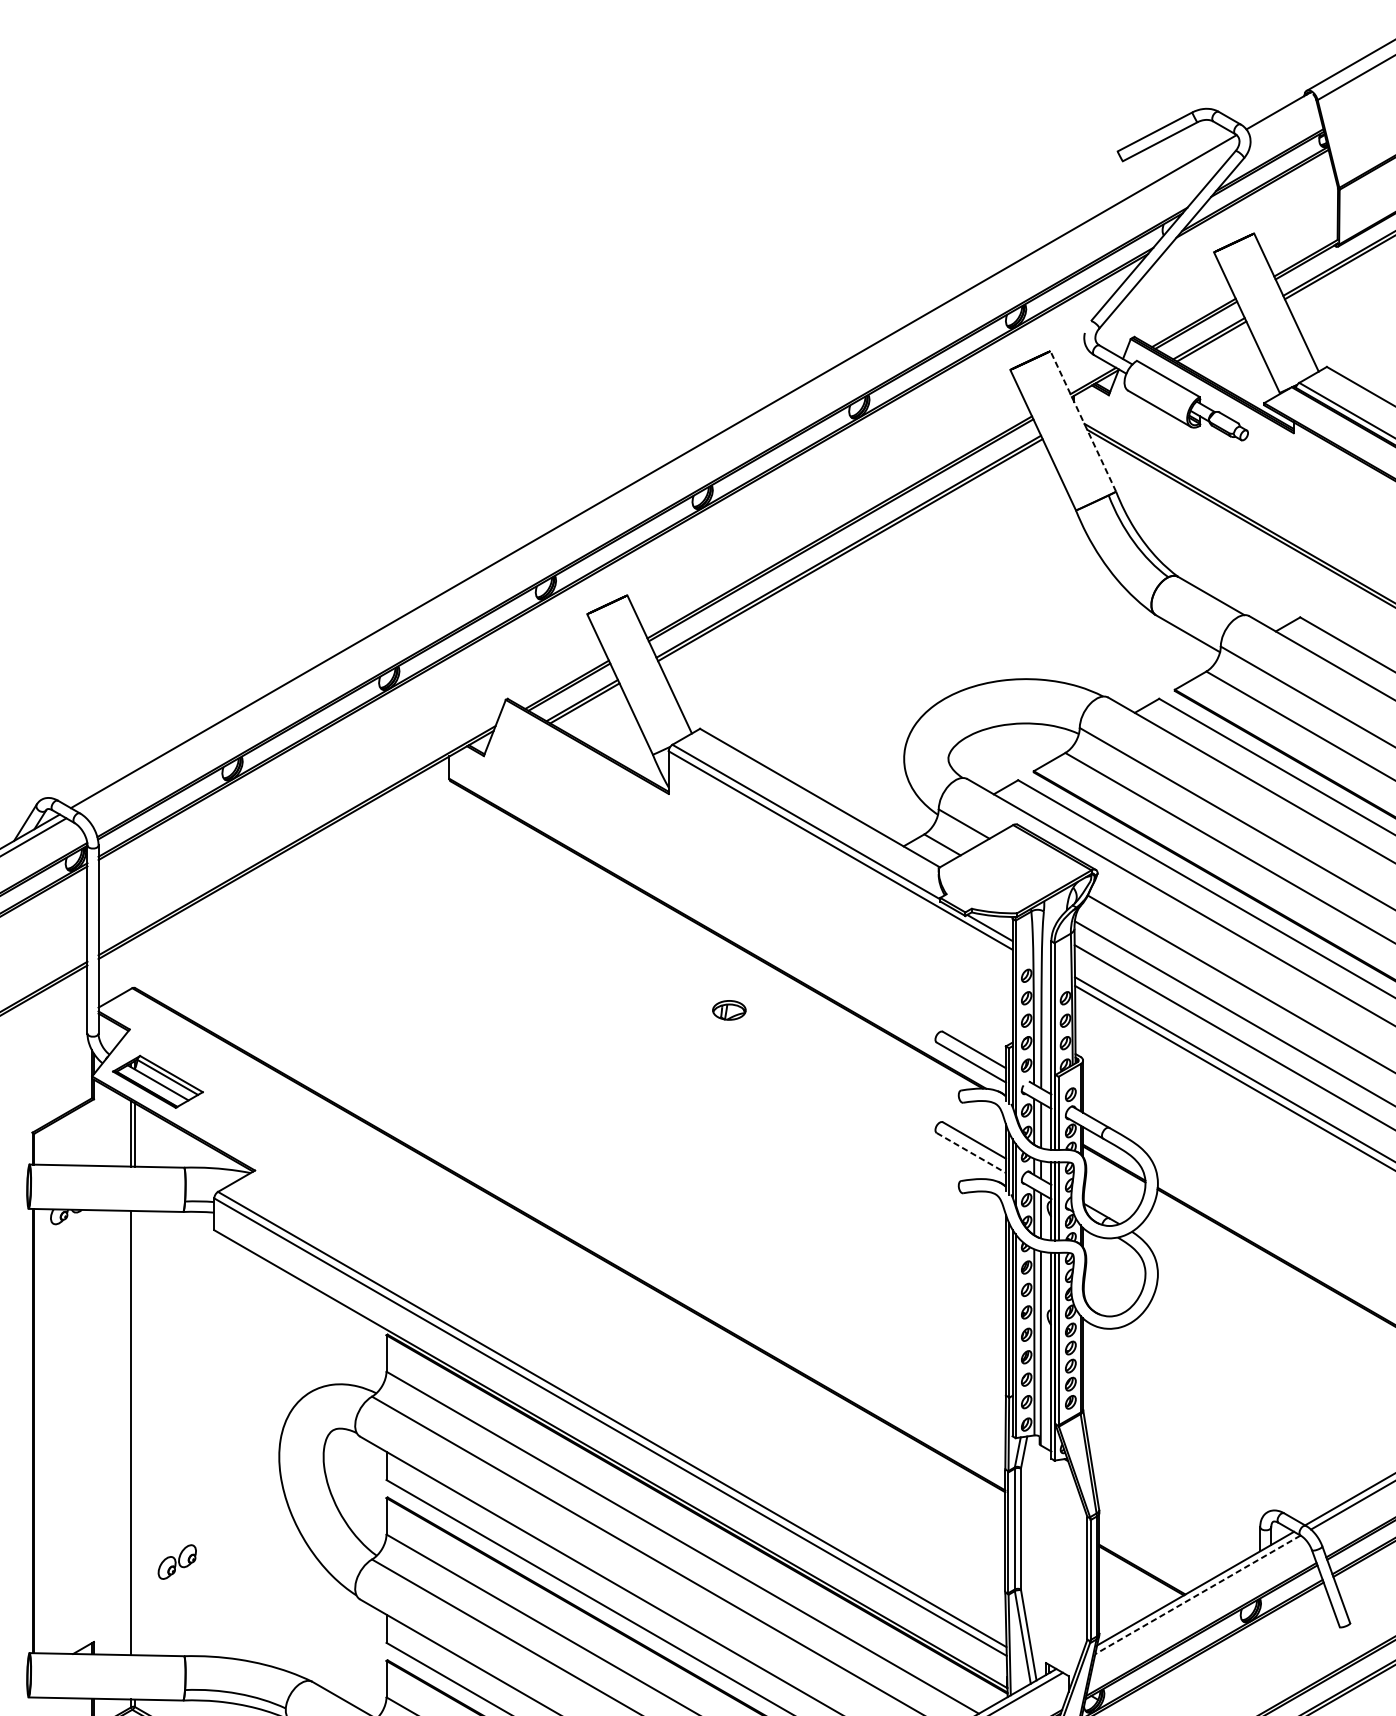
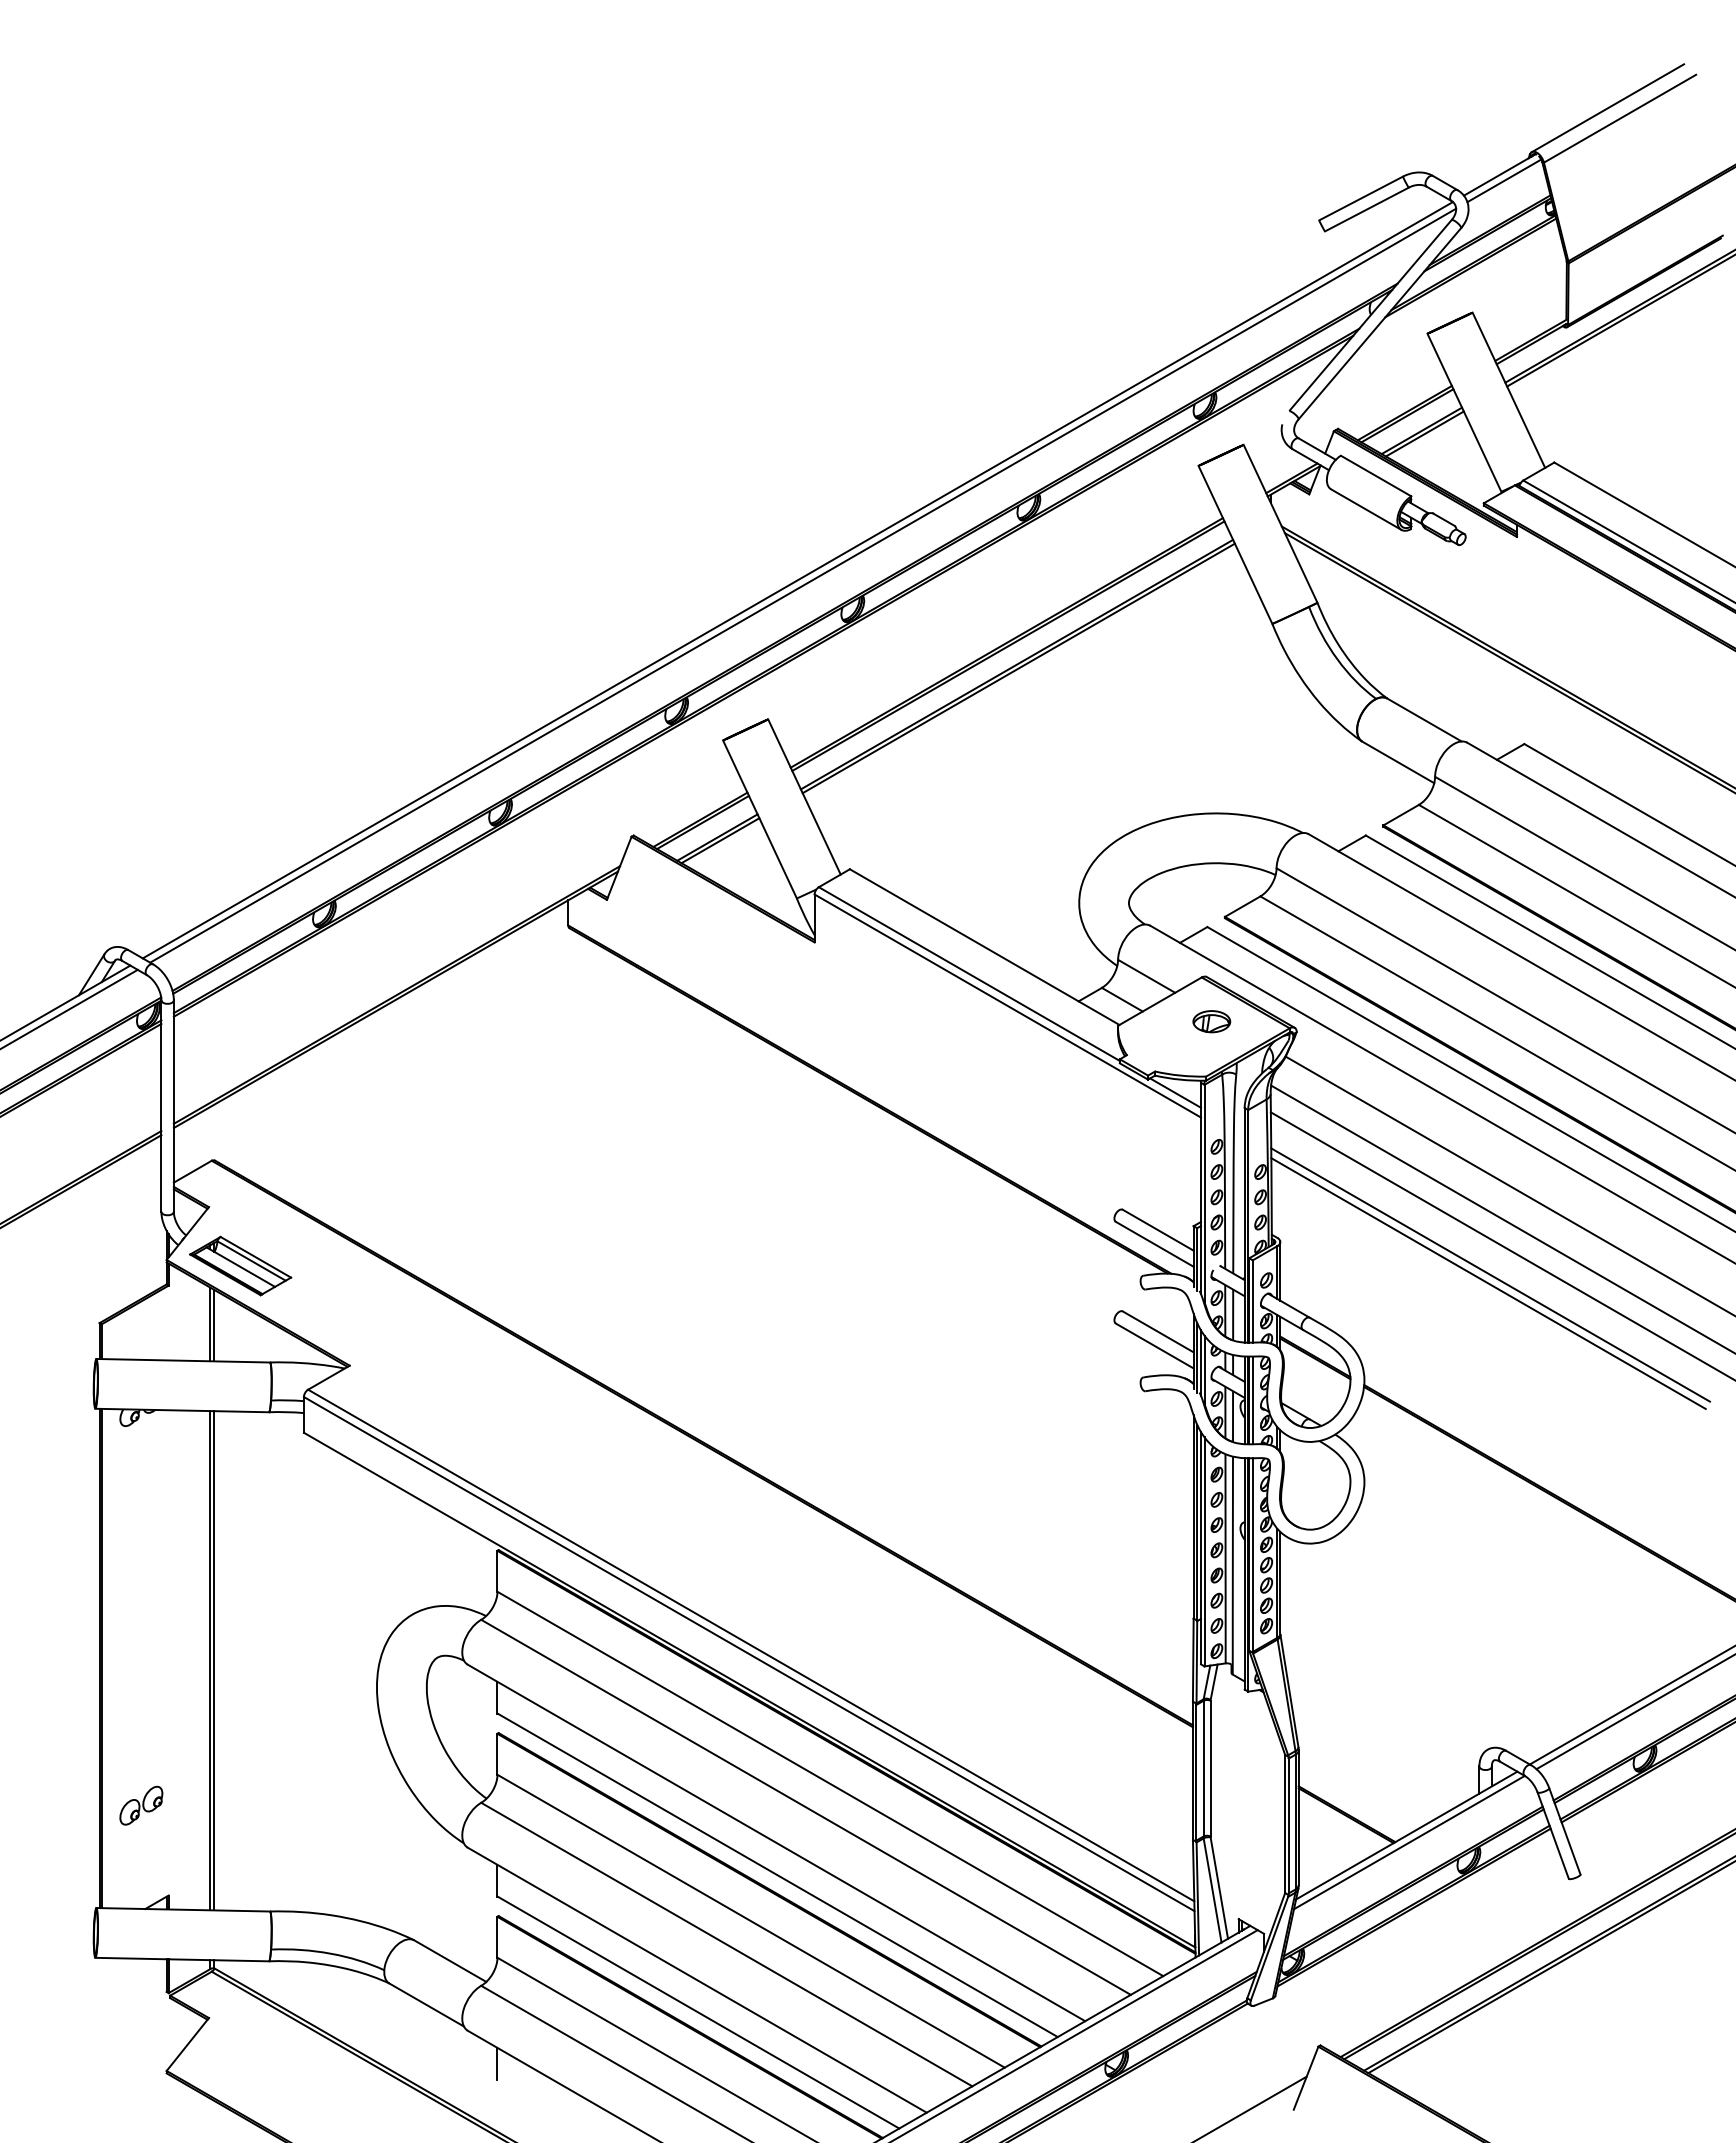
line: (1282, 115) -> (1504, 180), added
line: (1083, 421) -> (1280, 523), dashed -> solid
line: (658, 476) -> (803, 585), added
part: (729, 1010) -> (1211, 1021), moved
line: (971, 1152) -> (1154, 1345), dashed -> solid
line: (134, 1432) -> (214, 1660), added
part: (177, 1561) -> (141, 1805), moved
line: (1197, 1594) -> (1408, 1842), dashed -> solid

